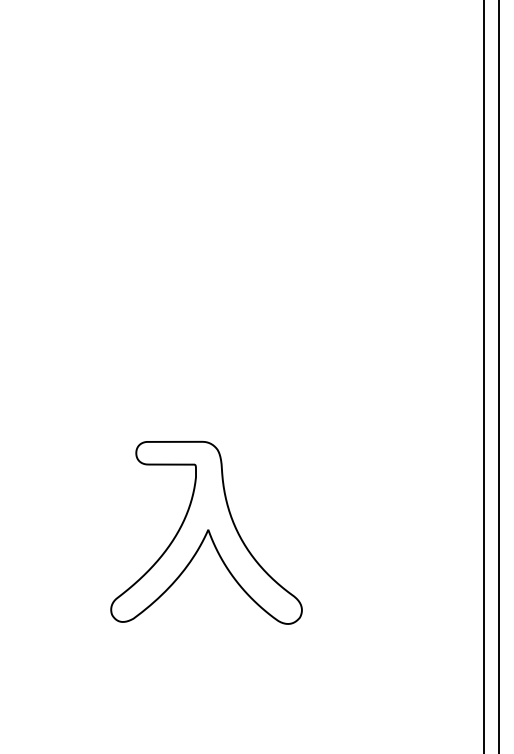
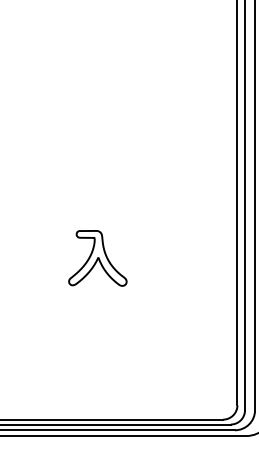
part: (205, 533) -> (97, 258), size x0.6

